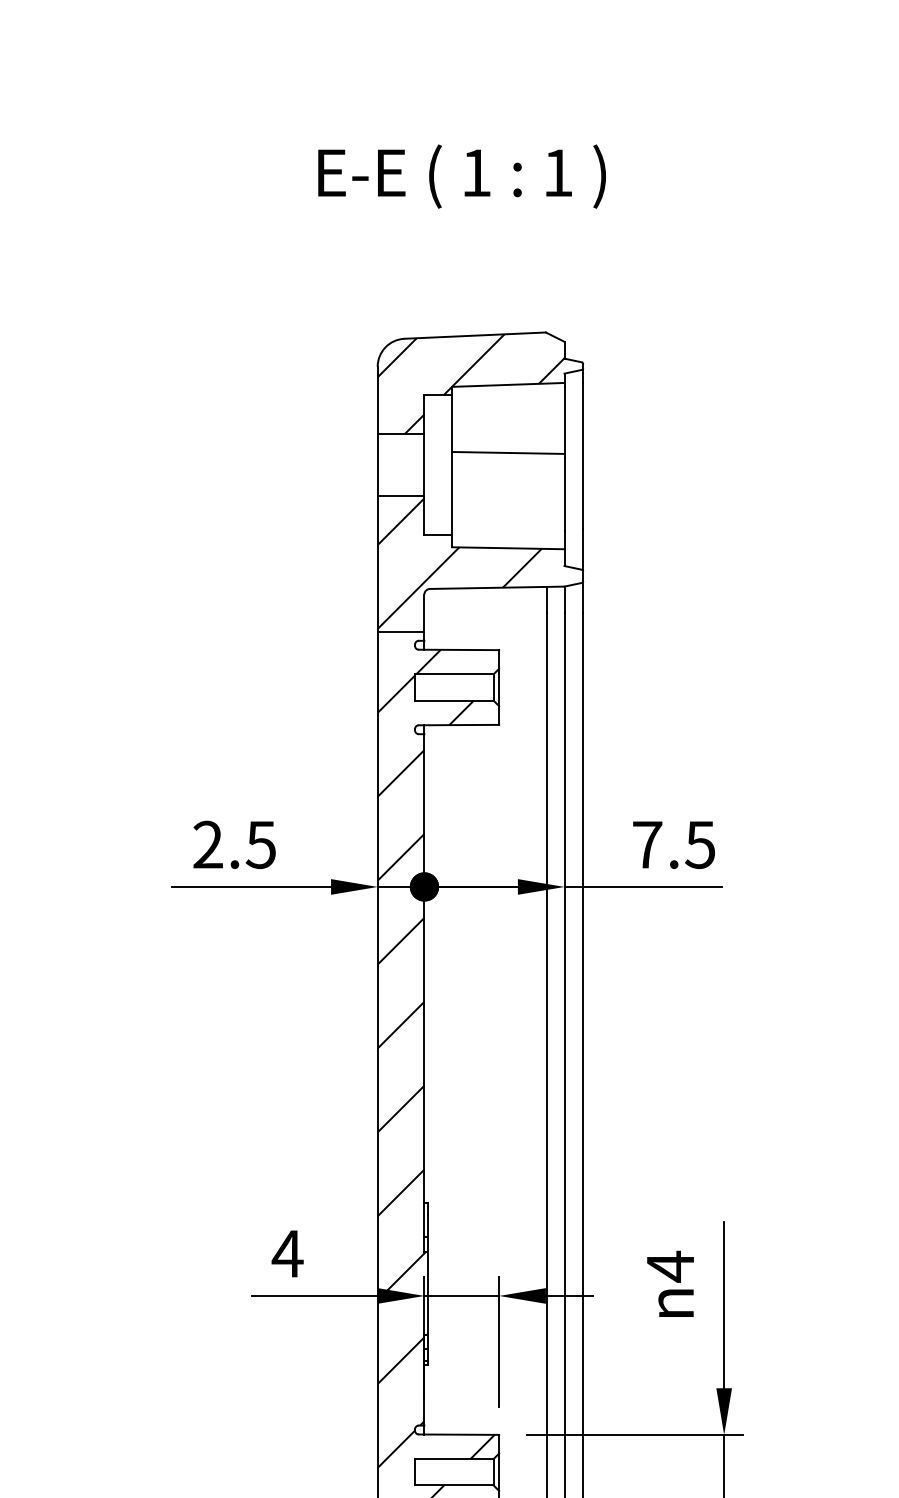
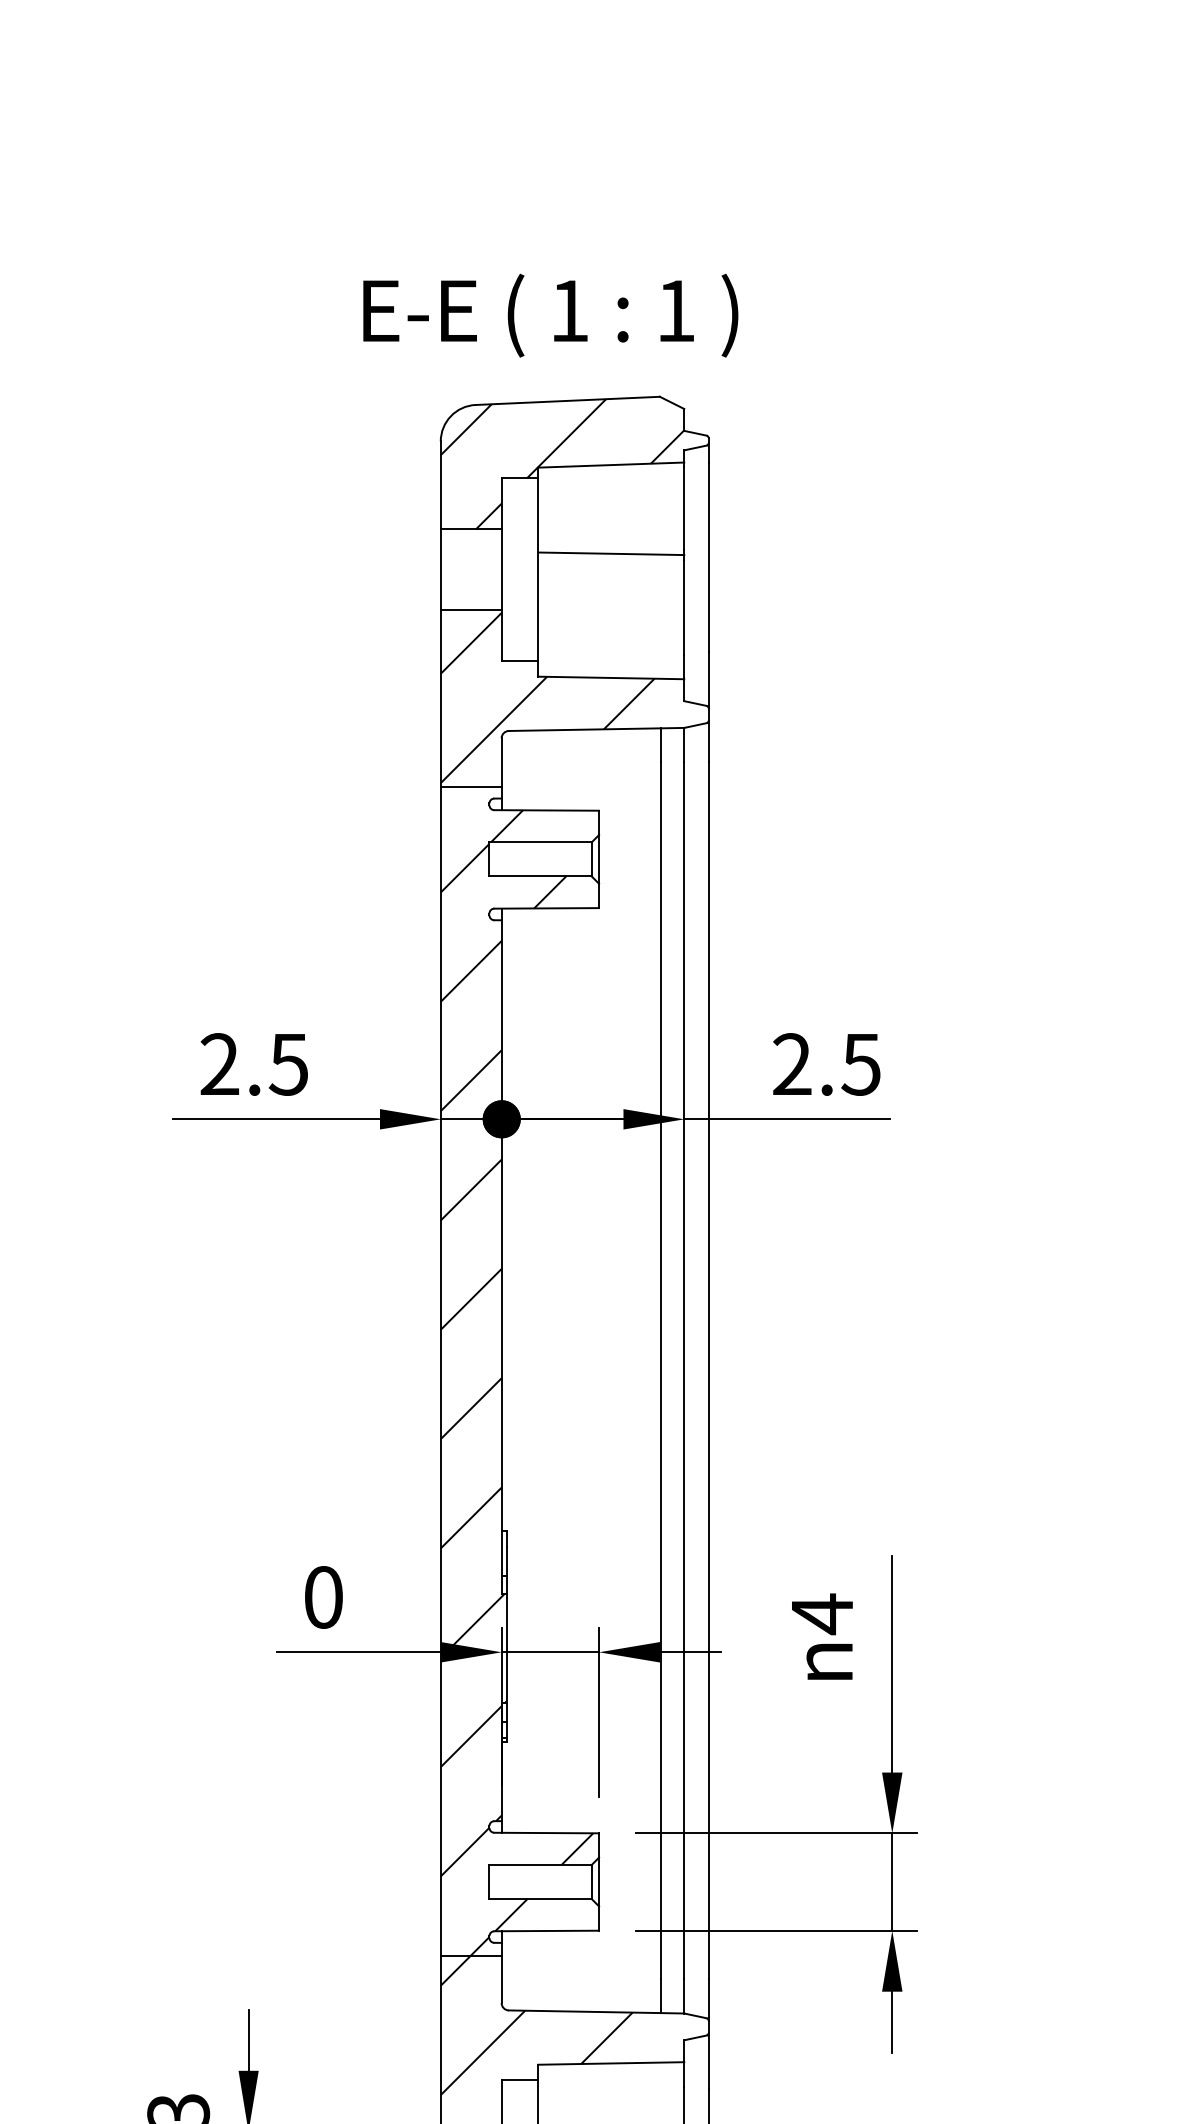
text: (461, 176) -> (550, 315), moved
text: (647, 844) -> (792, 1063), 7.5 -> 2.5
text: (287, 1253) -> (323, 1597), 4 -> 0

